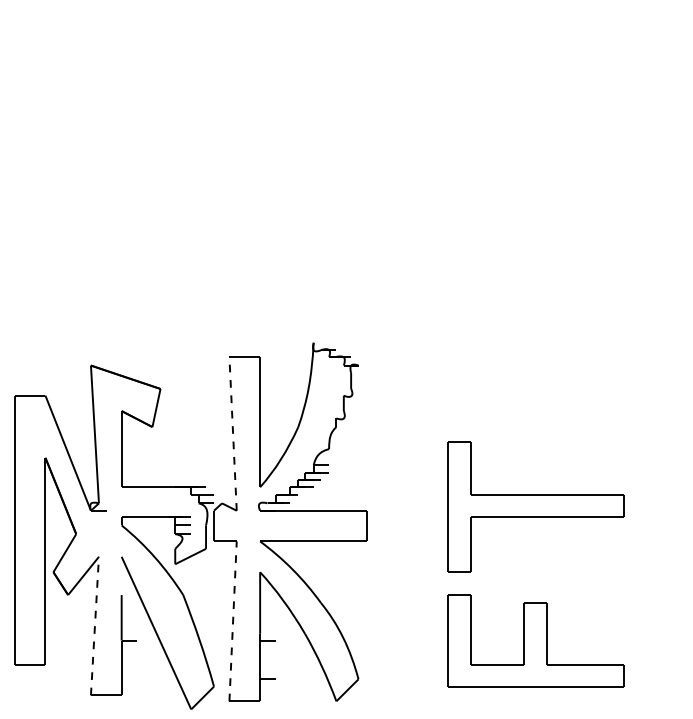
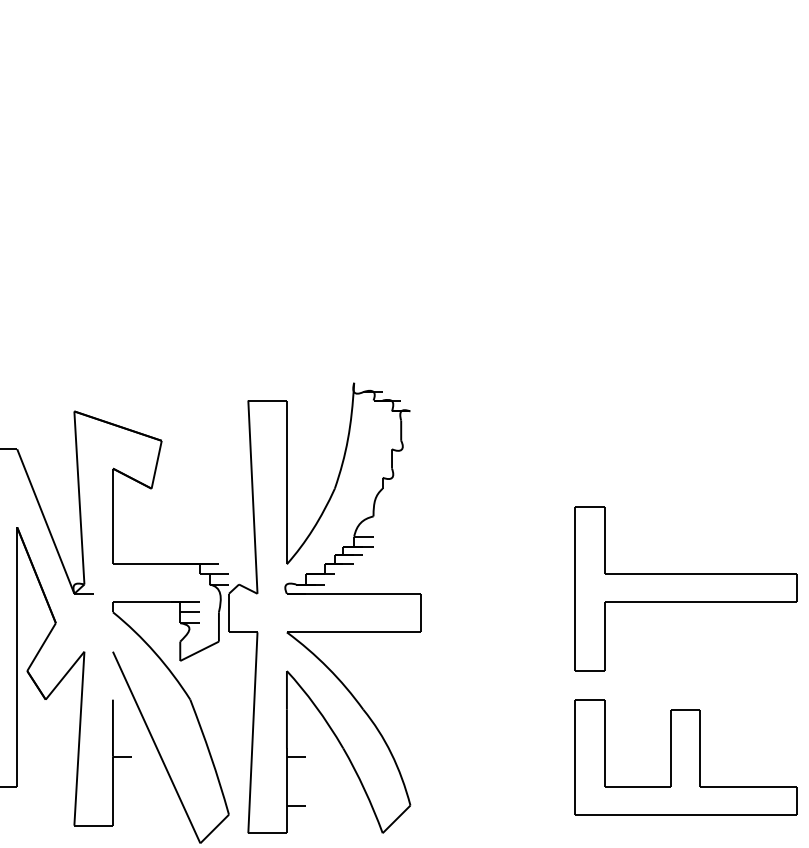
line: (233, 433) -> (253, 496), dashed -> solid
part: (535, 506) -> (685, 588), moved
line: (233, 620) -> (253, 731), dashed -> solid
line: (94, 625) -> (78, 737), dashed -> solid
part: (535, 640) -> (685, 756), moved

